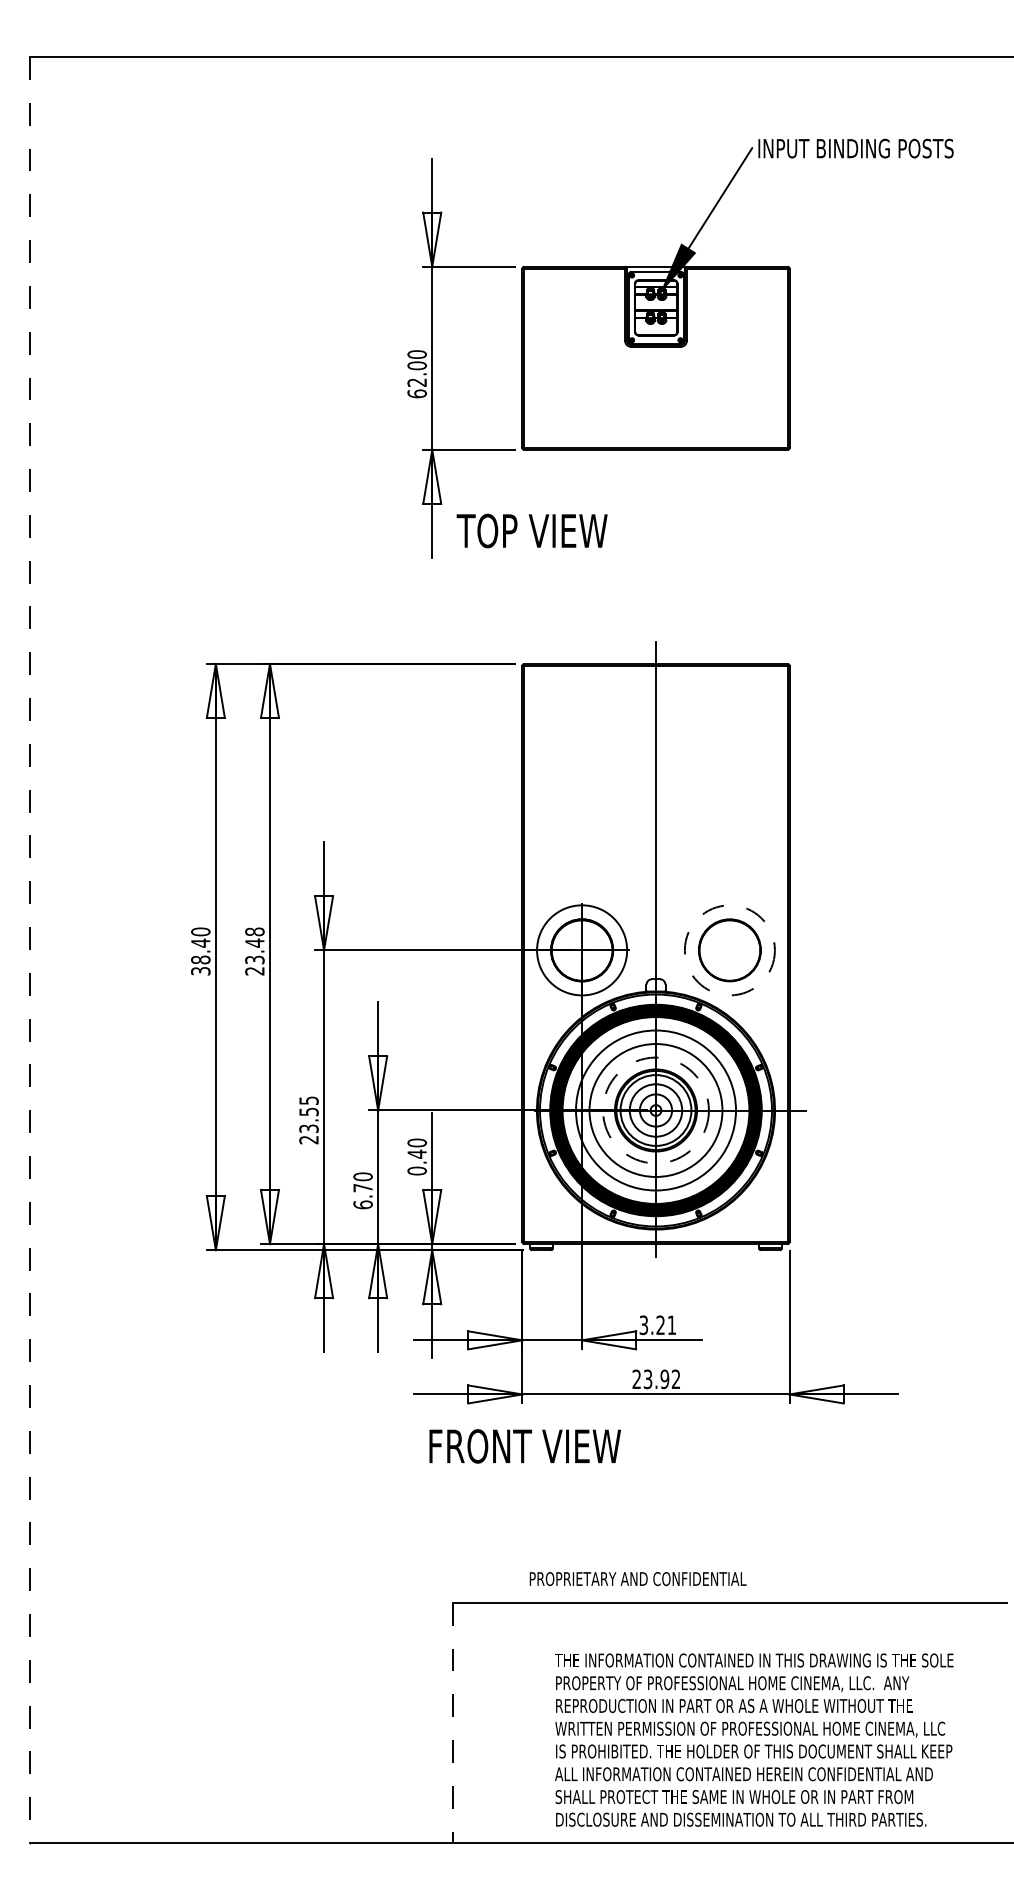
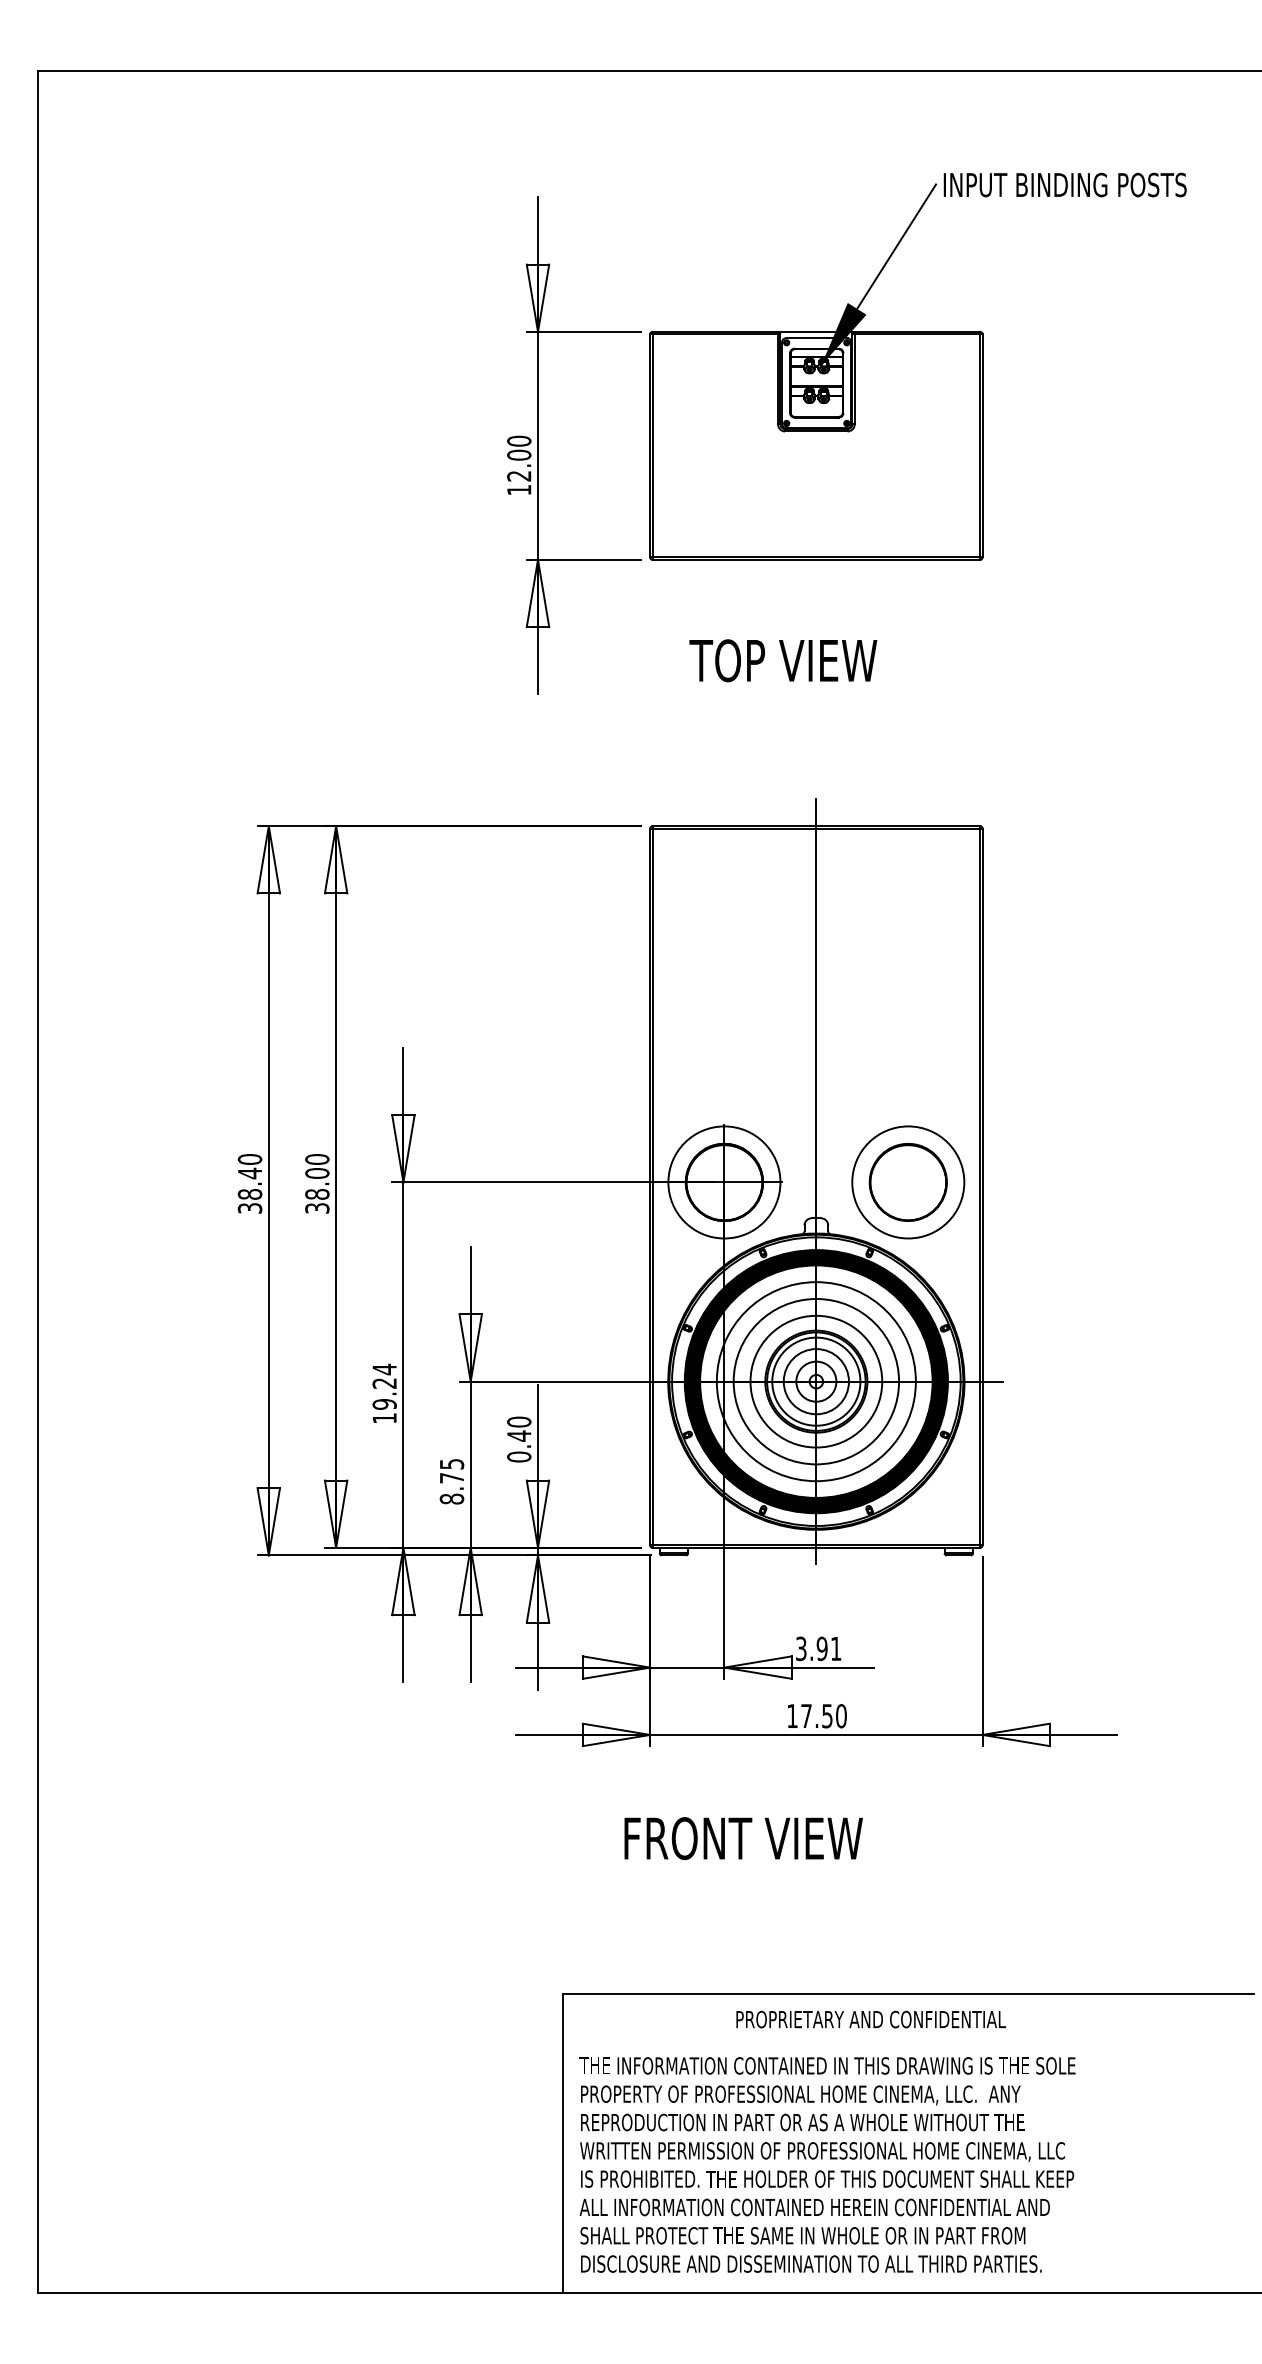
text: (417, 393) -> (519, 489), 62.00 -> 12.00
text: (532, 530) -> (783, 660), moved
line: (29, 950) -> (37, 1182), dashed -> solid
circle: (730, 950) -> (908, 1182), dashed -> solid
text: (255, 951) -> (317, 1183), 23.48 -> 38.00
circle: (656, 1110) -> (816, 1381), dashed -> solid
text: (308, 1120) -> (384, 1393), 23.55 -> 19.24
text: (362, 1190) -> (451, 1481), 6.70 -> 8.75
text: (660, 1324) -> (821, 1648), 3.21 -> 3.91
text: (656, 1379) -> (816, 1716), 23.92 -> 17.50
text: (525, 1446) -> (743, 1838), moved
text: (637, 1578) -> (870, 2019), moved
line: (452, 1722) -> (563, 2143), dashed -> solid
text: (754, 1739) -> (827, 2164), moved

